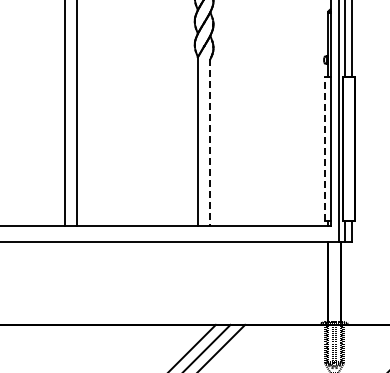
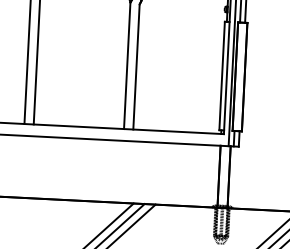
line: (210, 143) -> (136, 67), dashed -> solid
line: (325, 148) -> (222, 75), dashed -> solid

